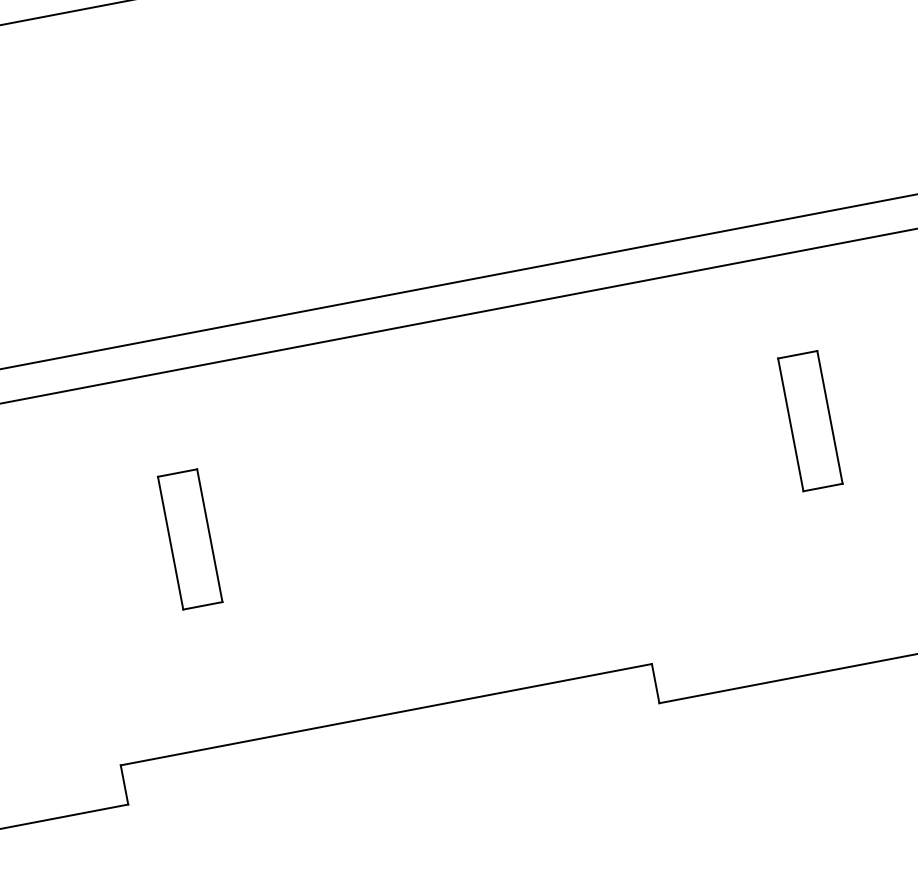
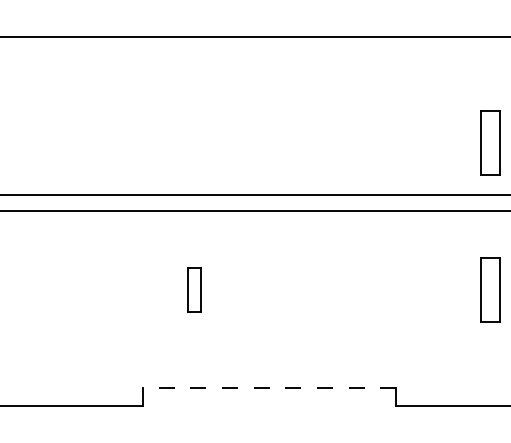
part: (751, 112) -> (490, 142), added
part: (189, 538) -> (194, 289), size x0.7
line: (386, 714) -> (269, 387), solid -> dashed

